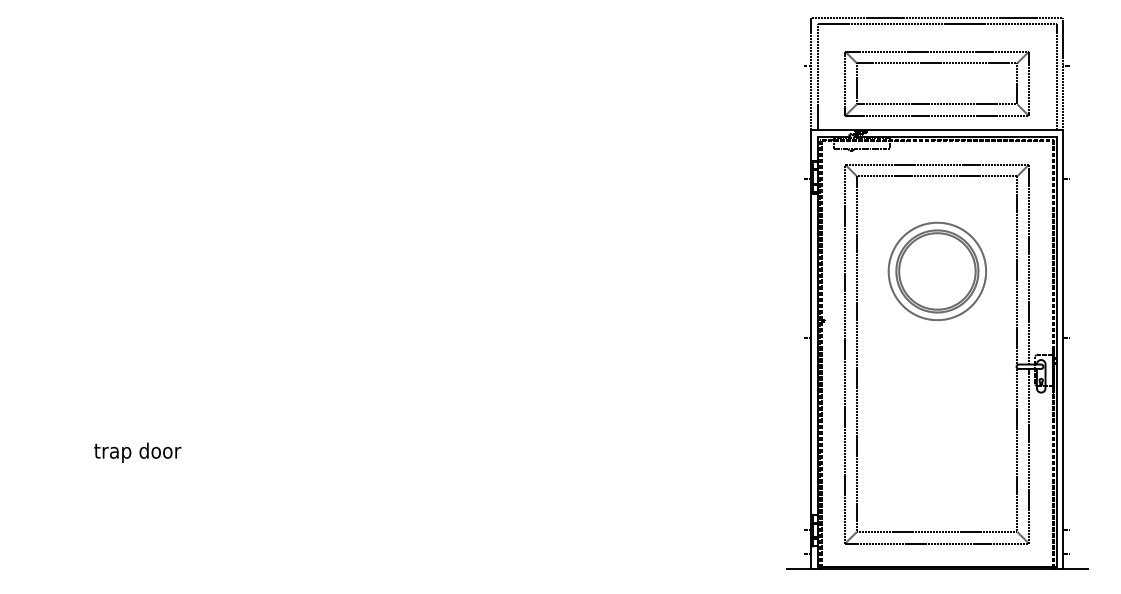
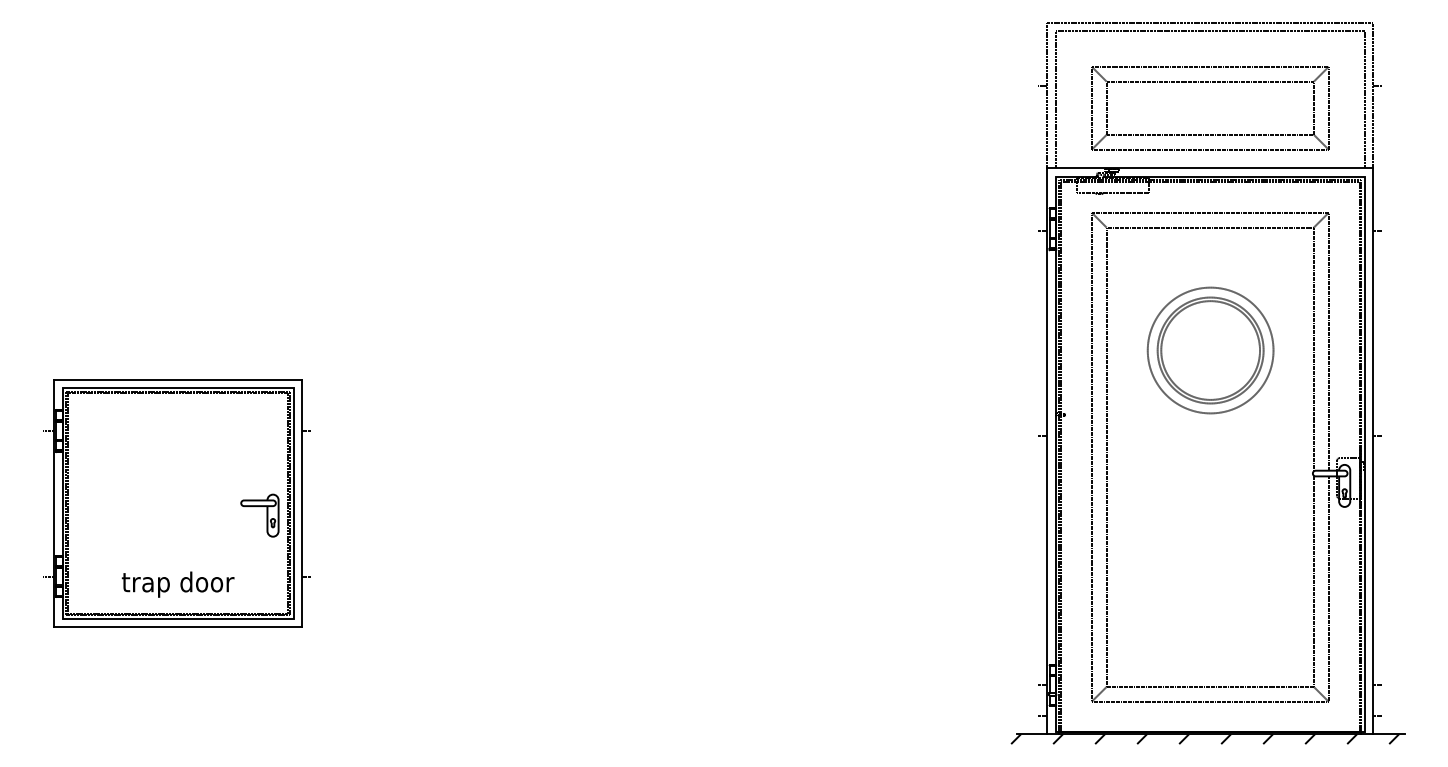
part: (136, 389) -> (176, 503), added
hatch: (933, 572) -> (1205, 739), added

